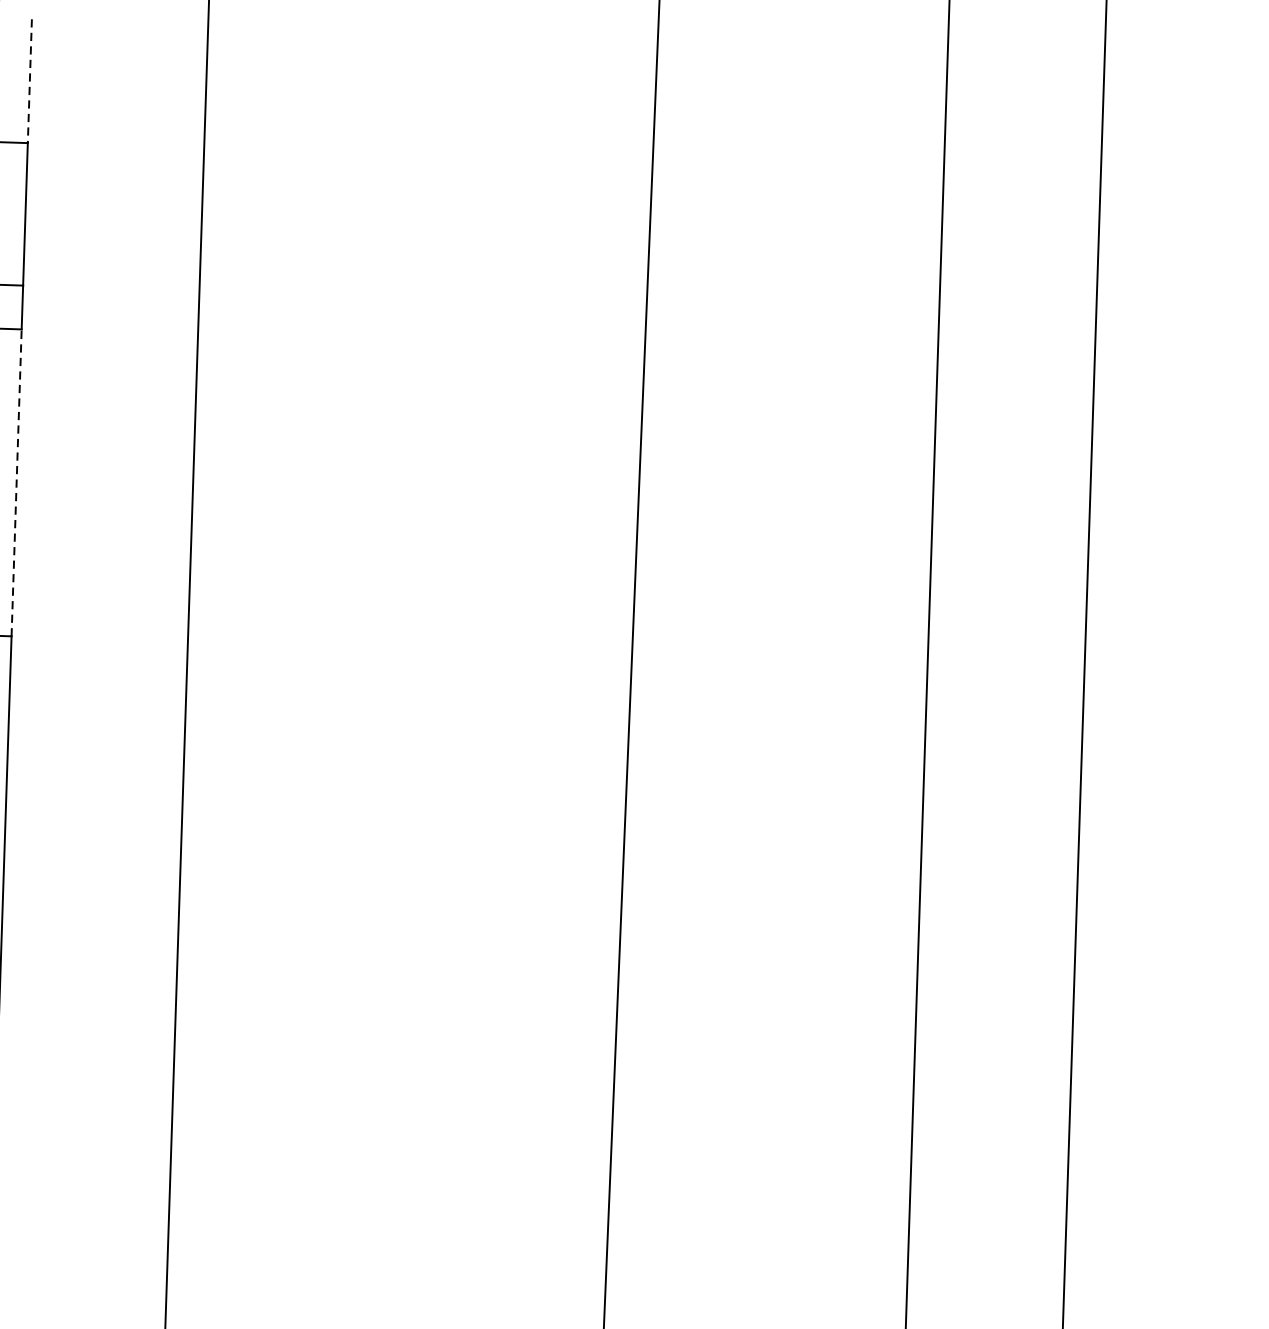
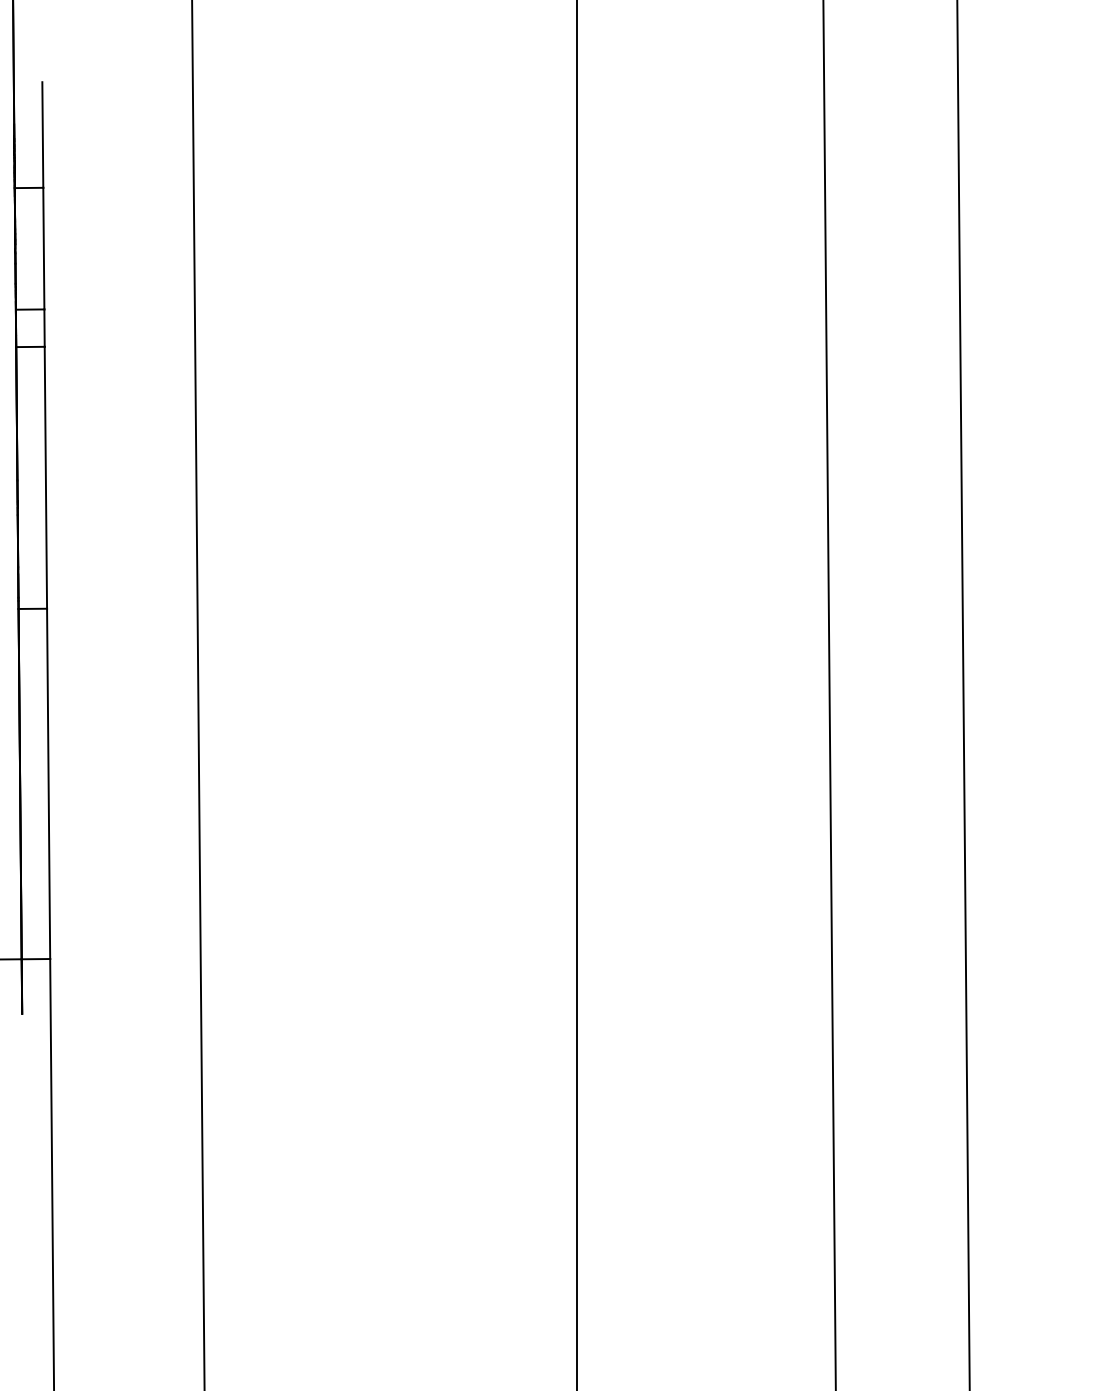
line: (29, 81) -> (42, 135), dashed -> solid
line: (16, 482) -> (45, 477), dashed -> solid

